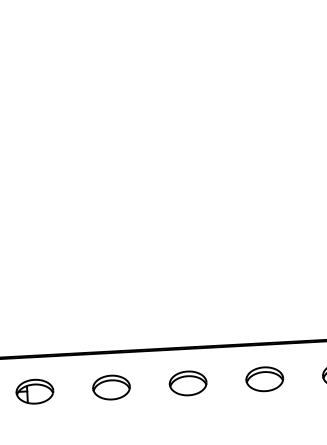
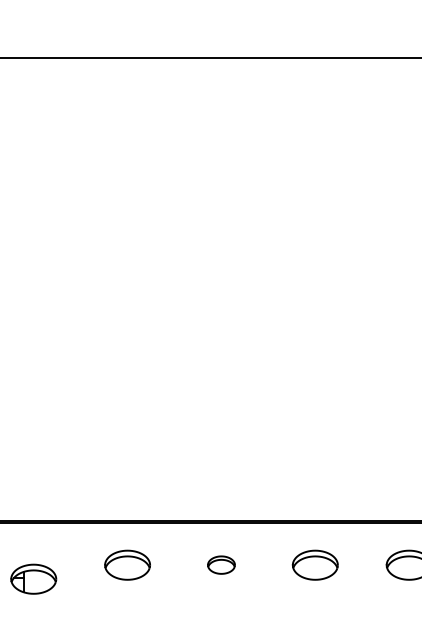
part: (188, 382) -> (221, 564), size x0.6
part: (34, 391) -> (33, 578), moved

